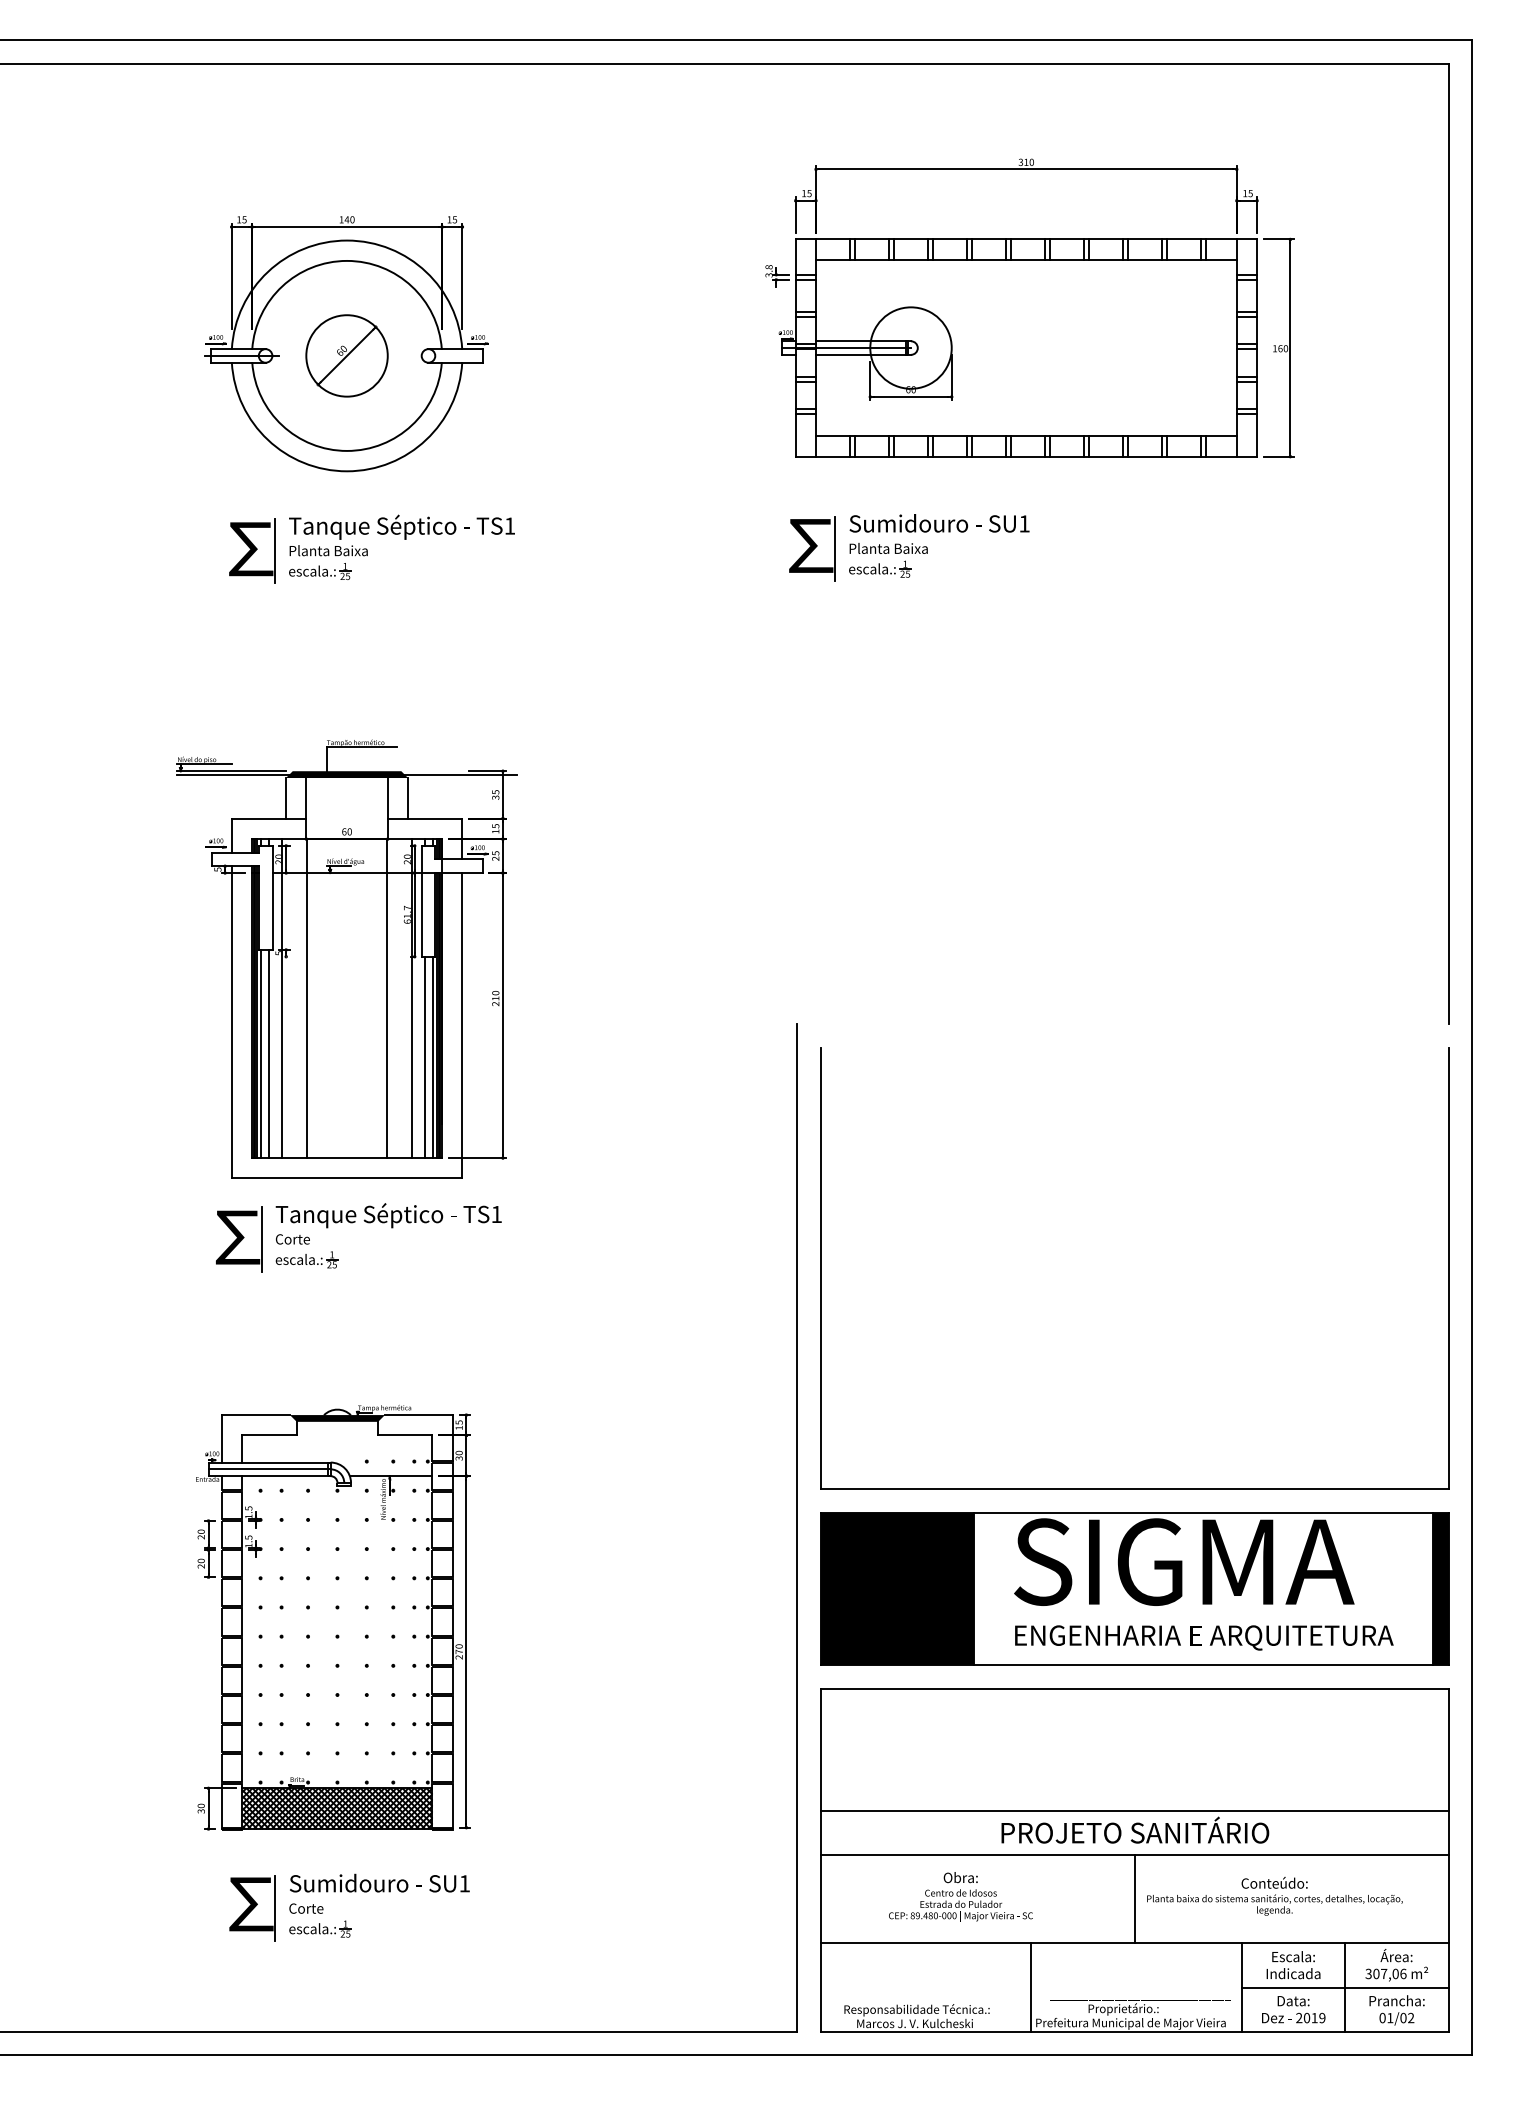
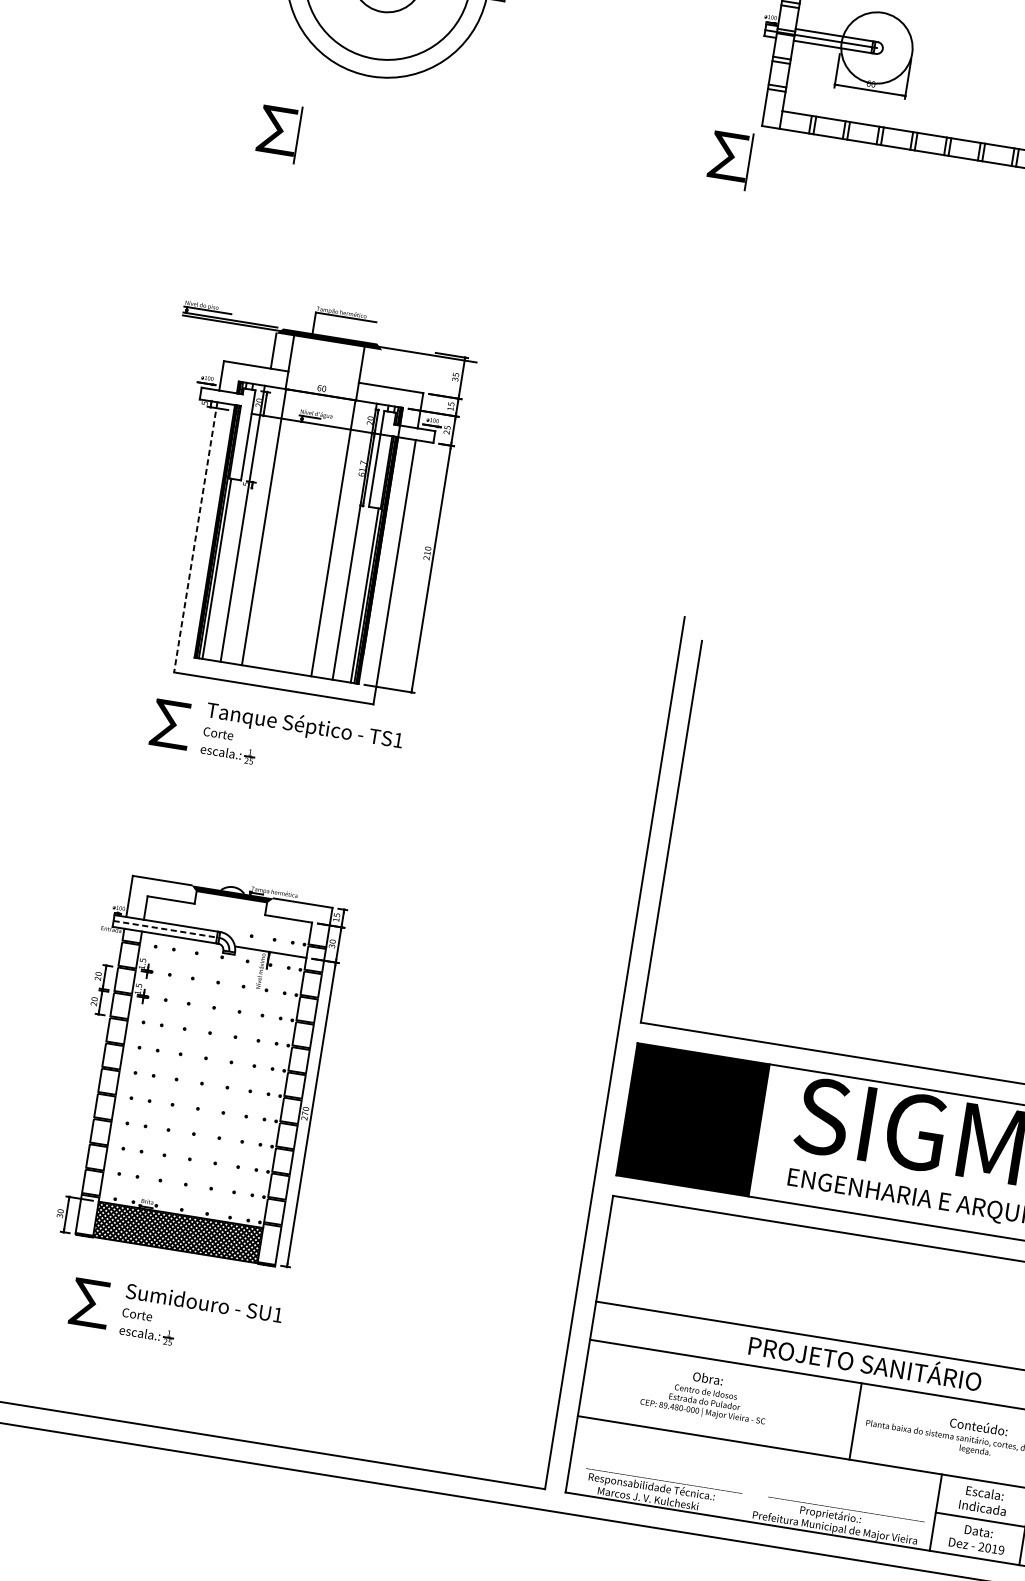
part: (404, 539) -> (412, 143), removed
part: (927, 547) -> (863, 222), removed
part: (812, 548) -> (730, 158), moved
line: (408, 798) -> (379, 368), removed
line: (231, 1022) -> (195, 537), solid -> dashed
line: (268, 1053) -> (223, 569), removed
line: (425, 1057) -> (358, 594), removed
line: (261, 1239) -> (191, 729), removed
line: (270, 1469) -> (167, 929), solid -> dashed
line: (274, 1908) -> (109, 1310), removed
line: (1031, 1987) -> (753, 1483), removed

